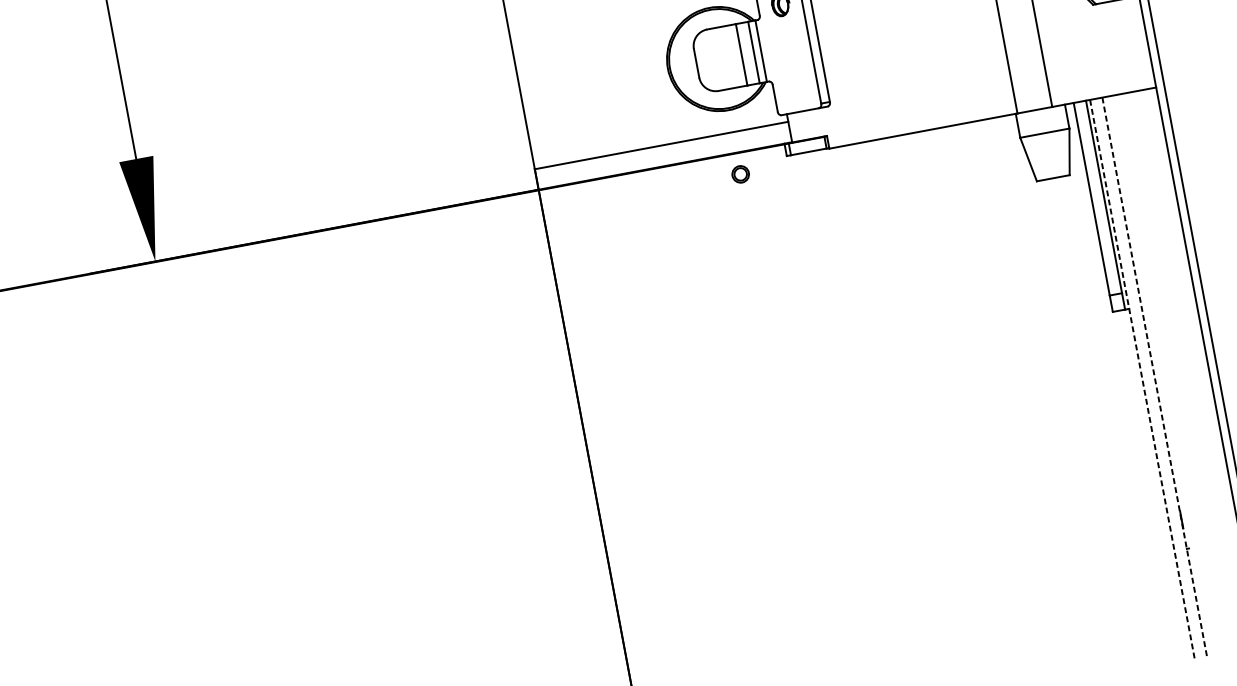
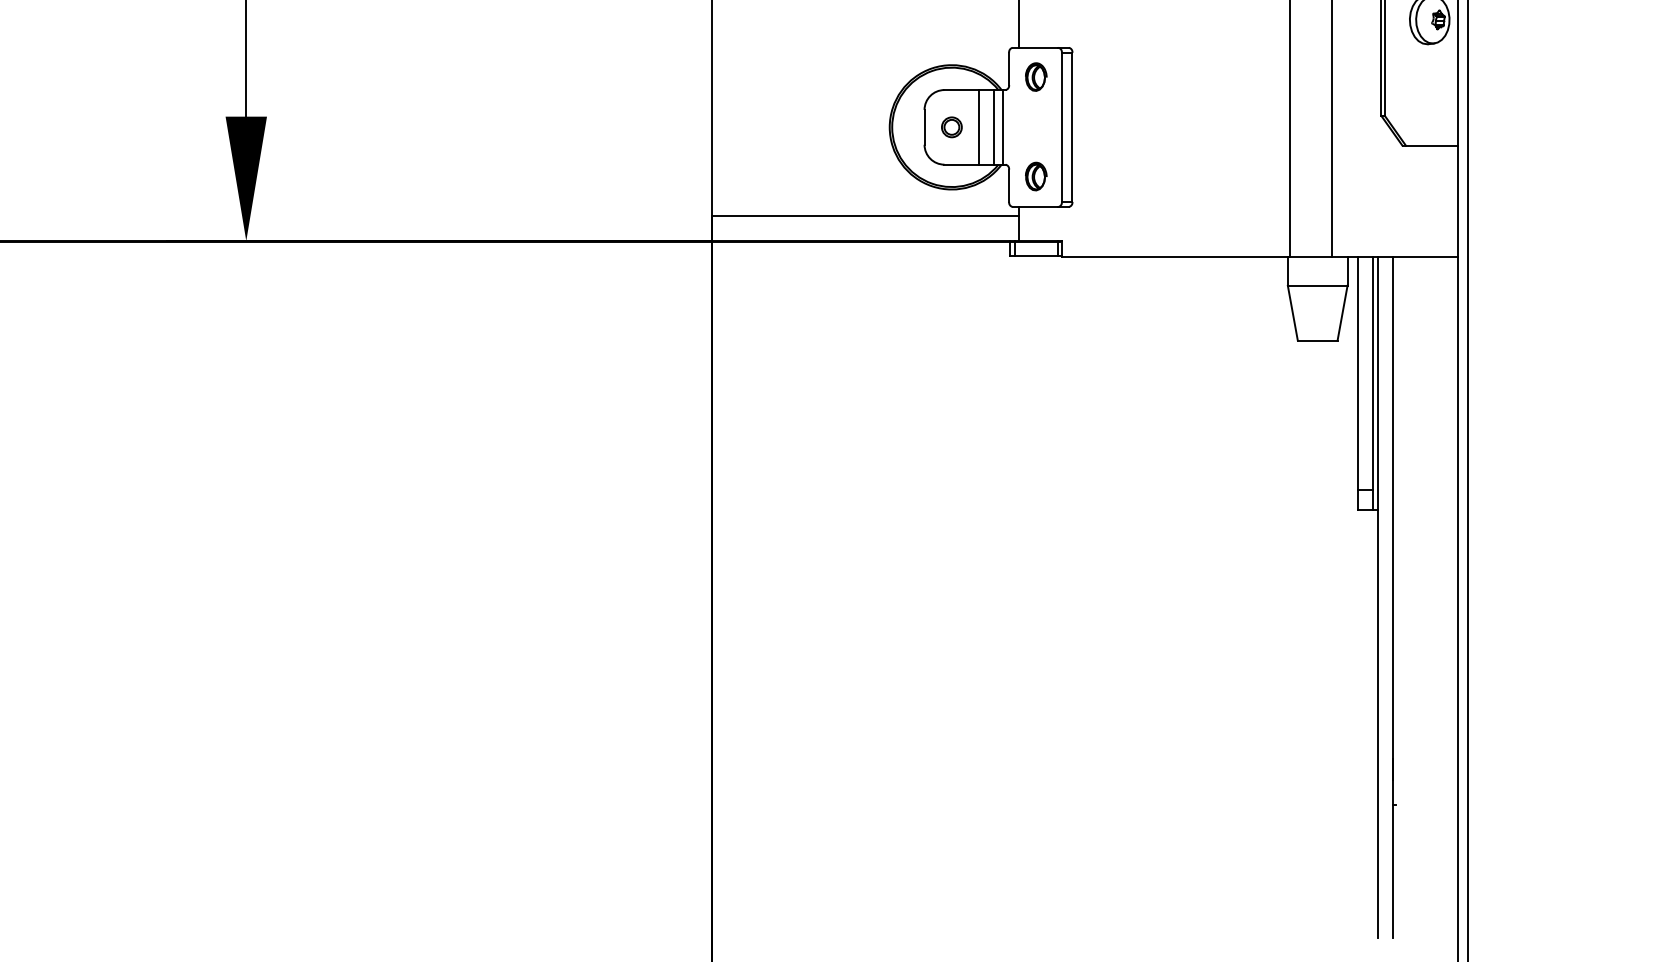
part: (796, 86) -> (1036, 176), added
part: (740, 174) -> (951, 127), moved
line: (1155, 378) -> (1393, 597), dashed -> solid
line: (1142, 380) -> (1378, 597), dashed -> solid

